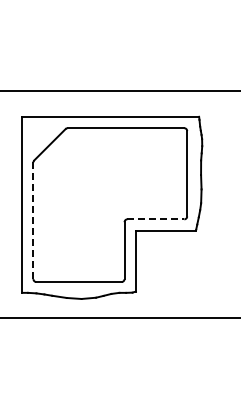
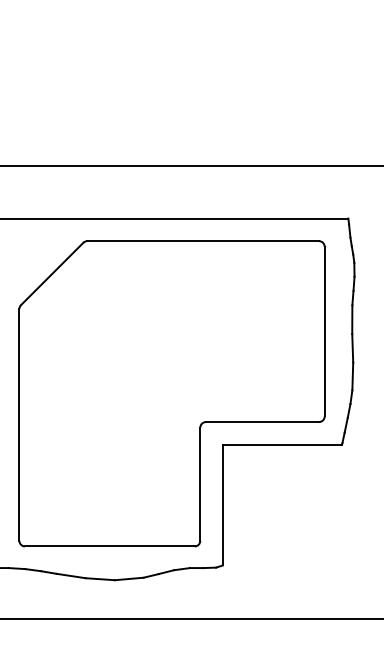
line: (156, 219) -> (263, 422), dashed -> solid
line: (33, 221) -> (19, 426), dashed -> solid

